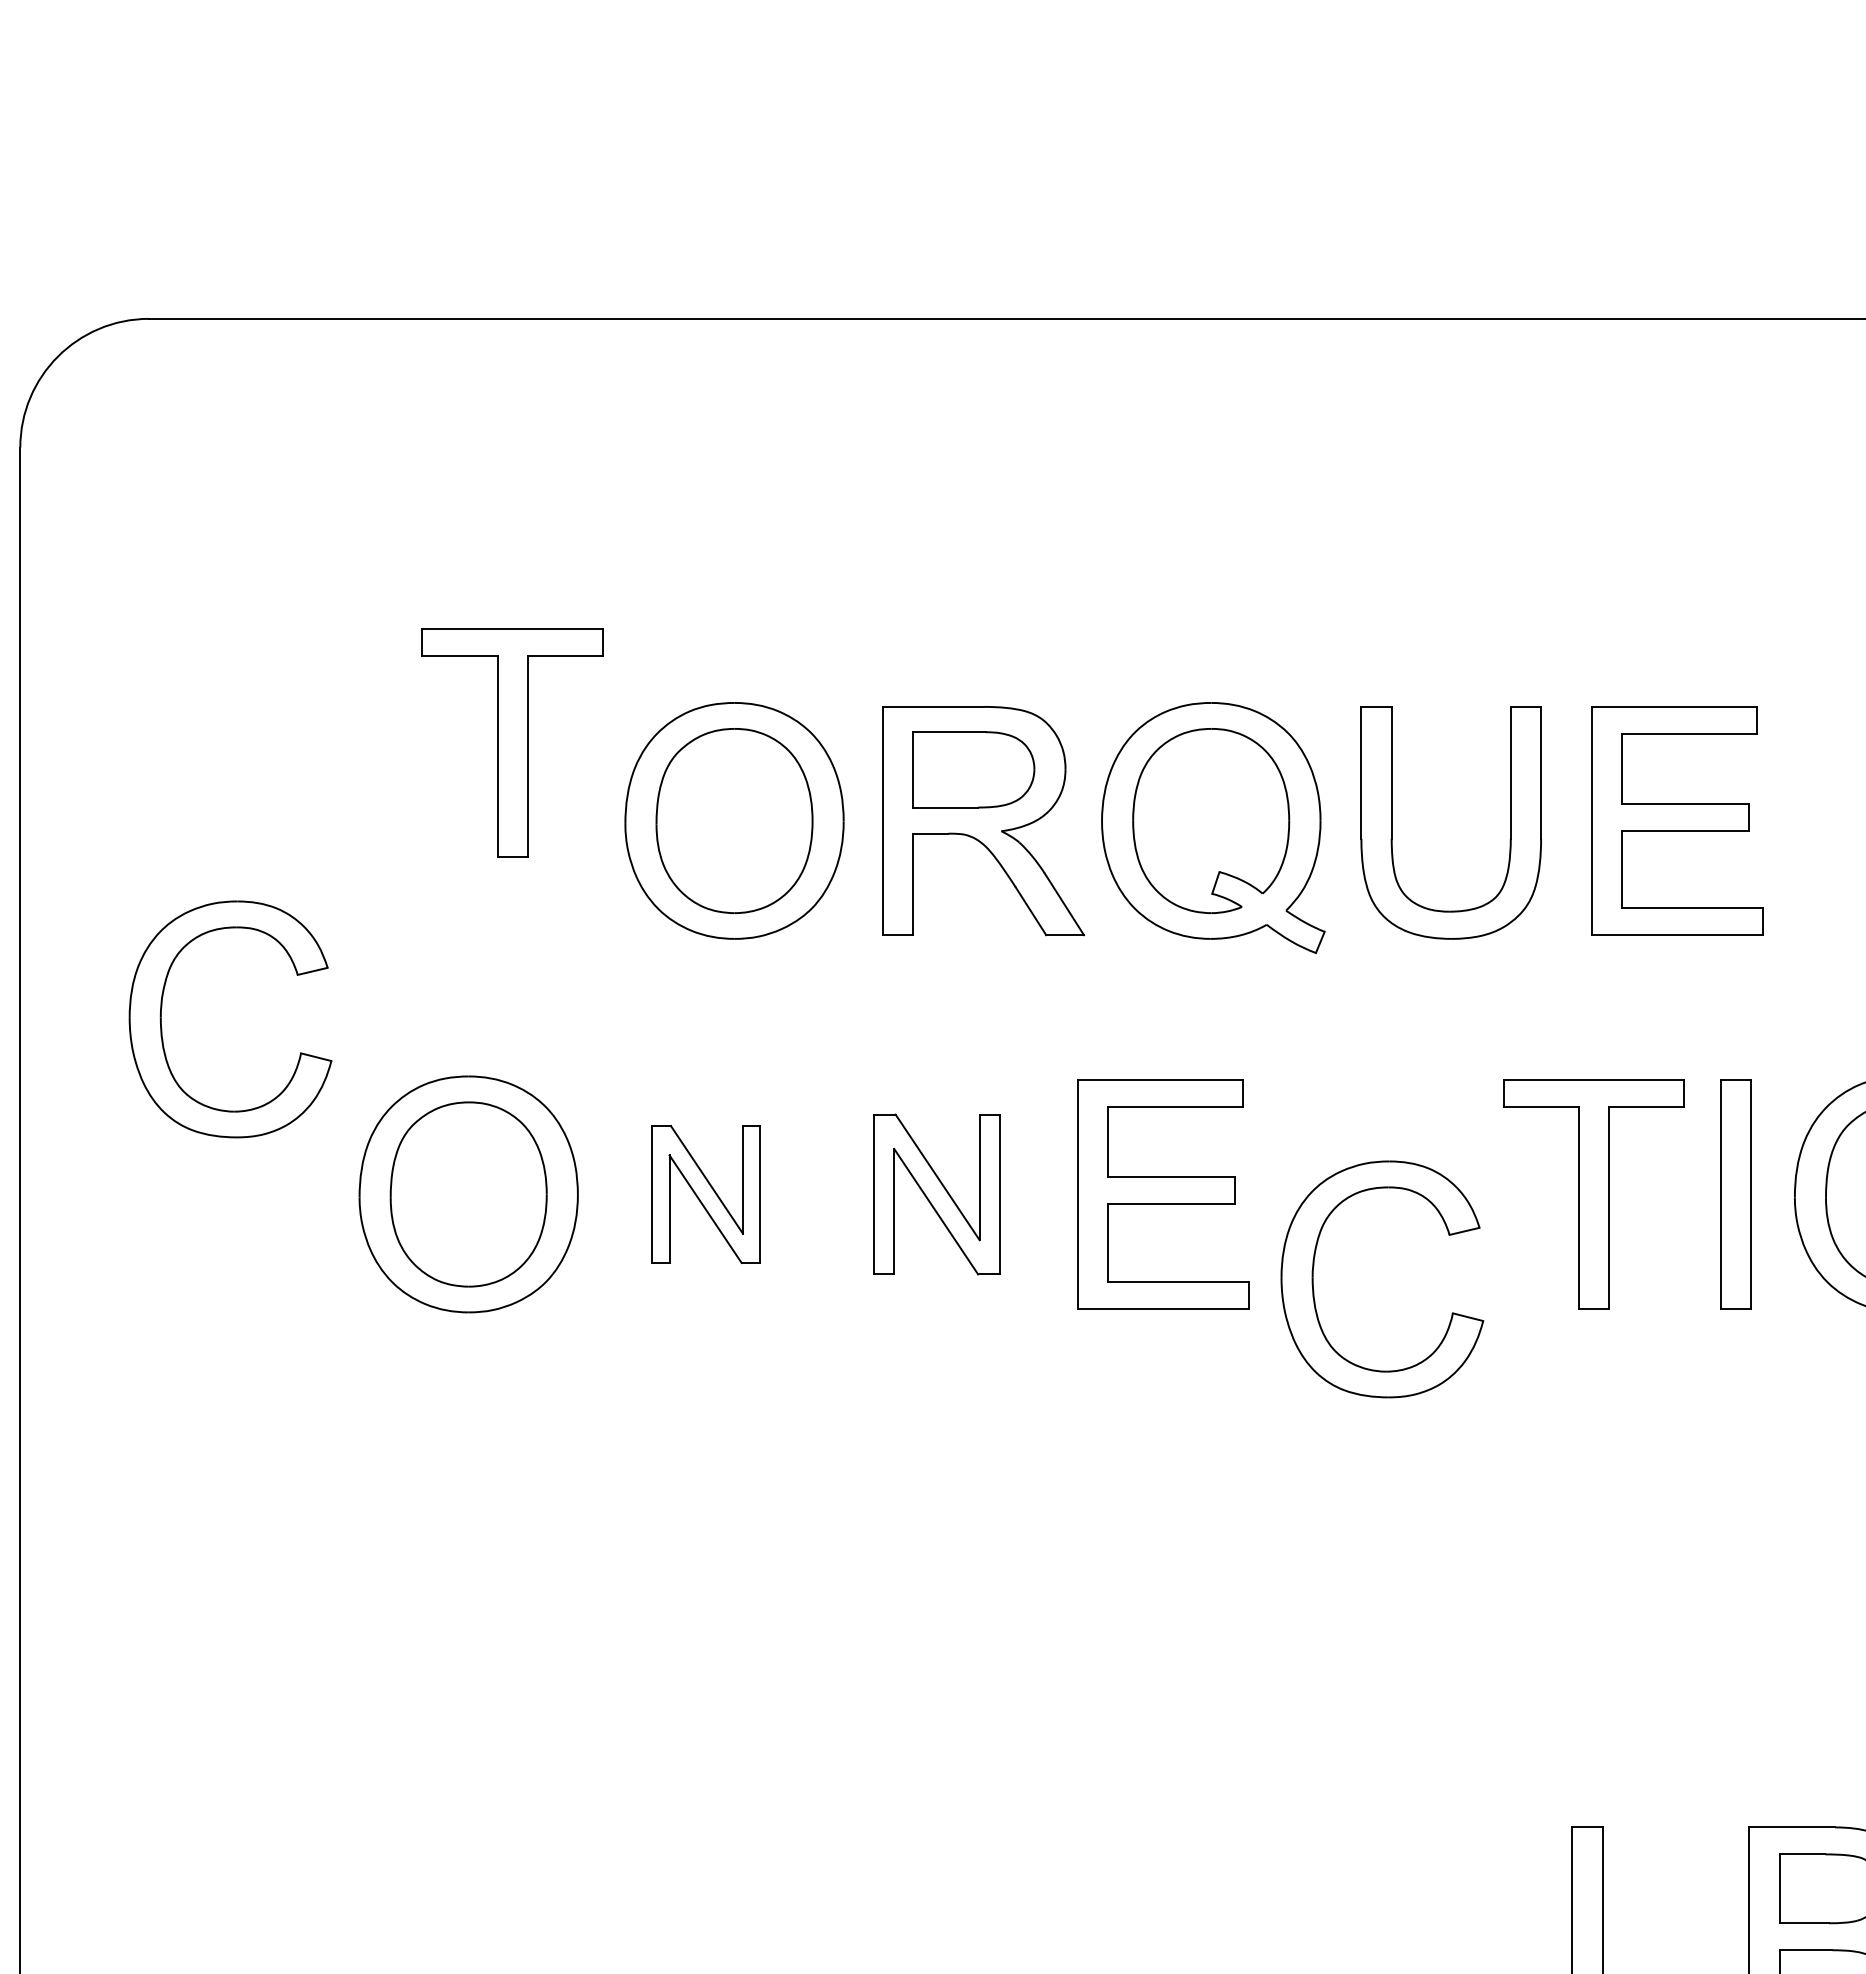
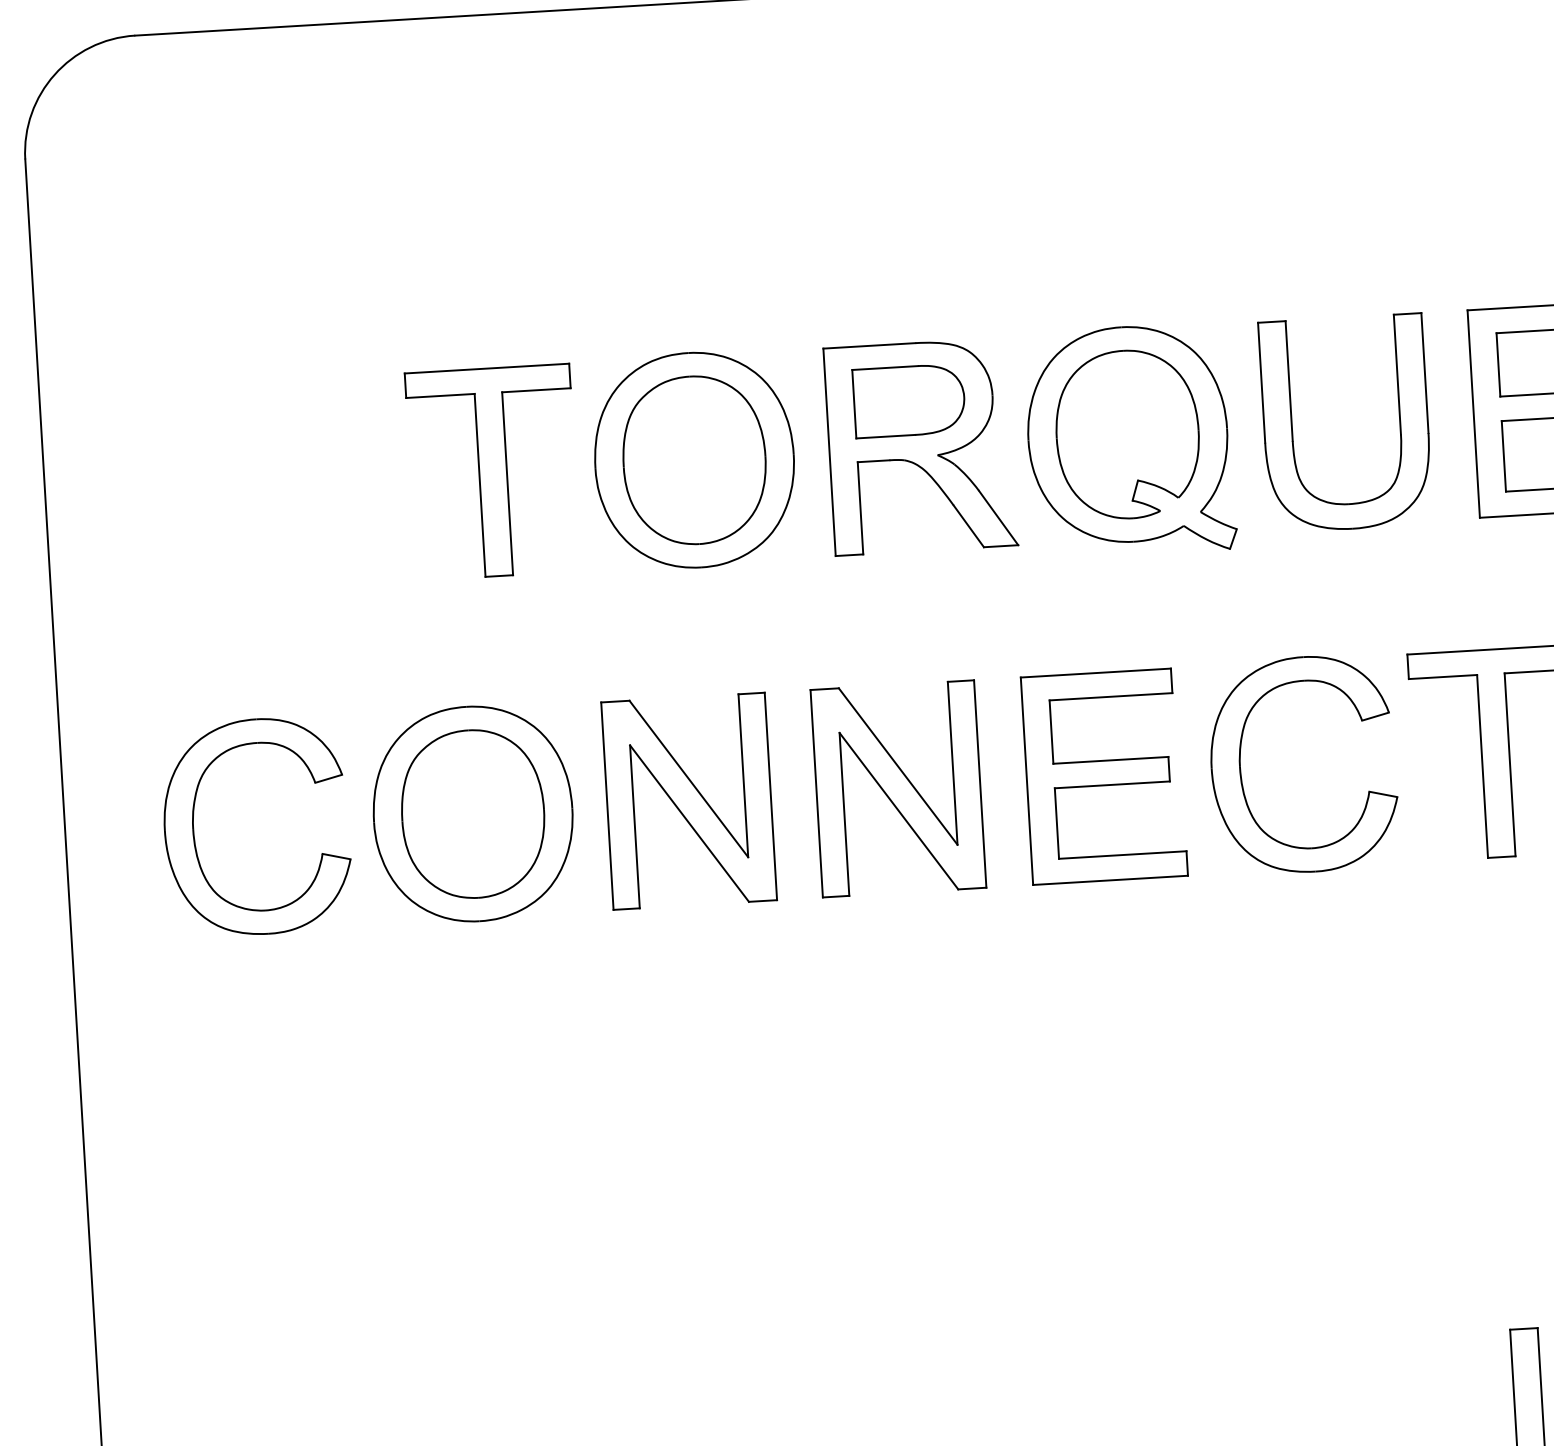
part: (512, 742) -> (492, 471), moved
part: (162, 1028) -> (195, 838), moved
part: (705, 1194) -> (688, 801), size x1.67
part: (936, 1194) -> (898, 788), size x1.43
part: (1314, 1290) -> (1242, 778), moved

